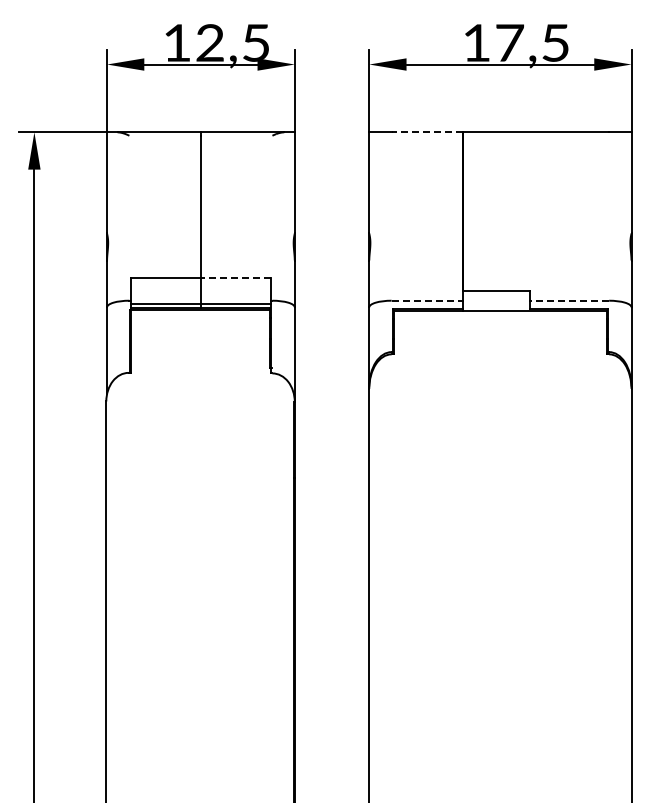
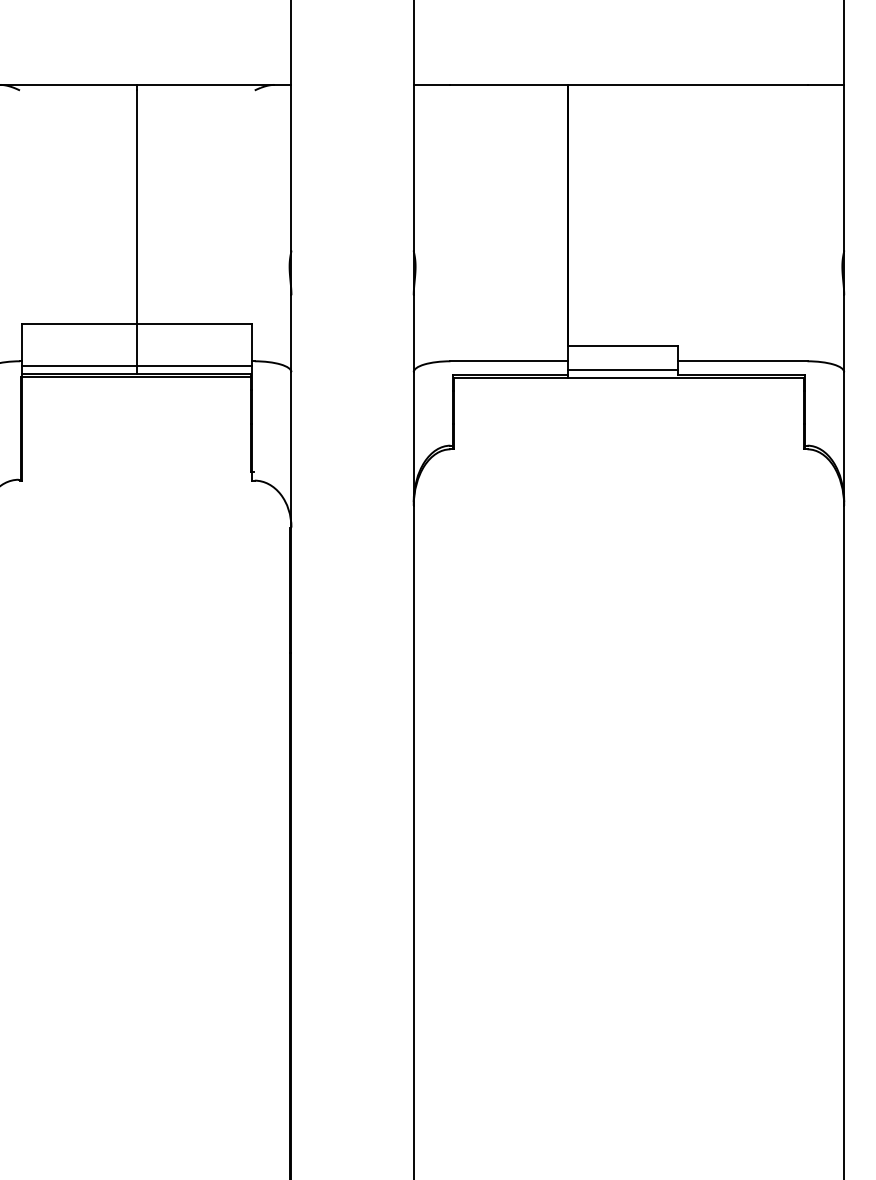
line: (427, 132) -> (509, 85), dashed -> solid
line: (235, 278) -> (194, 324), dashed -> solid
line: (427, 300) -> (509, 360), dashed -> solid
line: (569, 300) -> (742, 360), dashed -> solid
line: (496, 305) -> (622, 369), added

